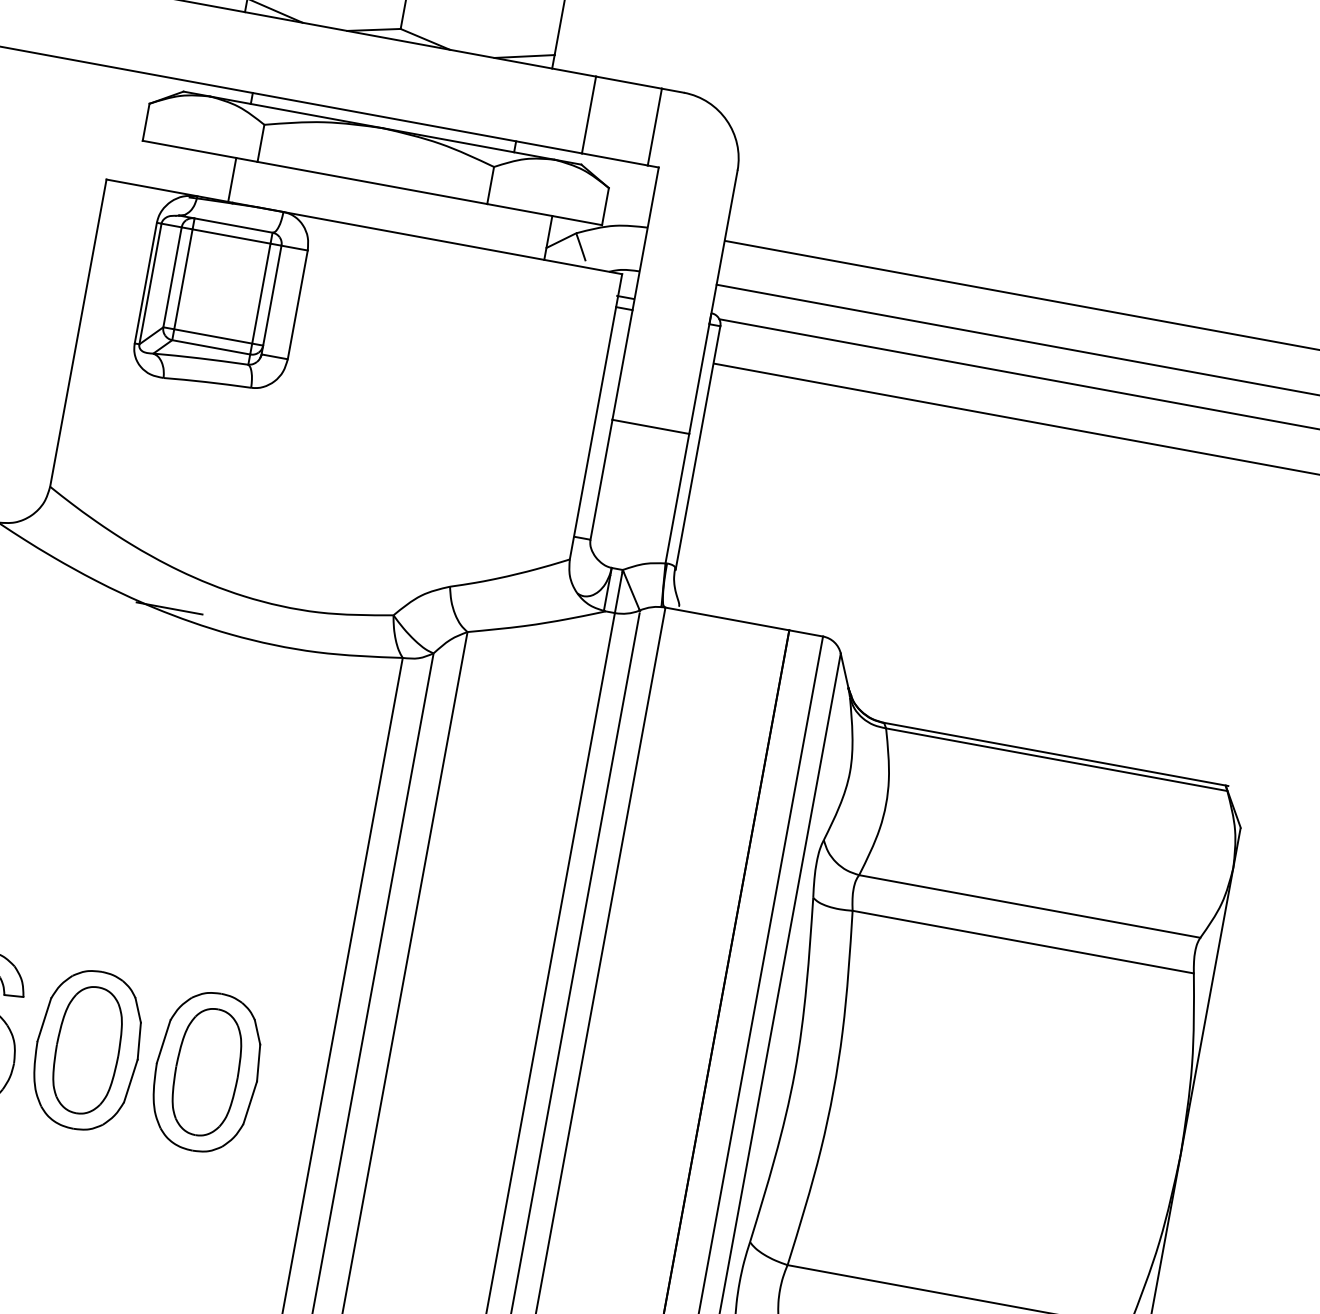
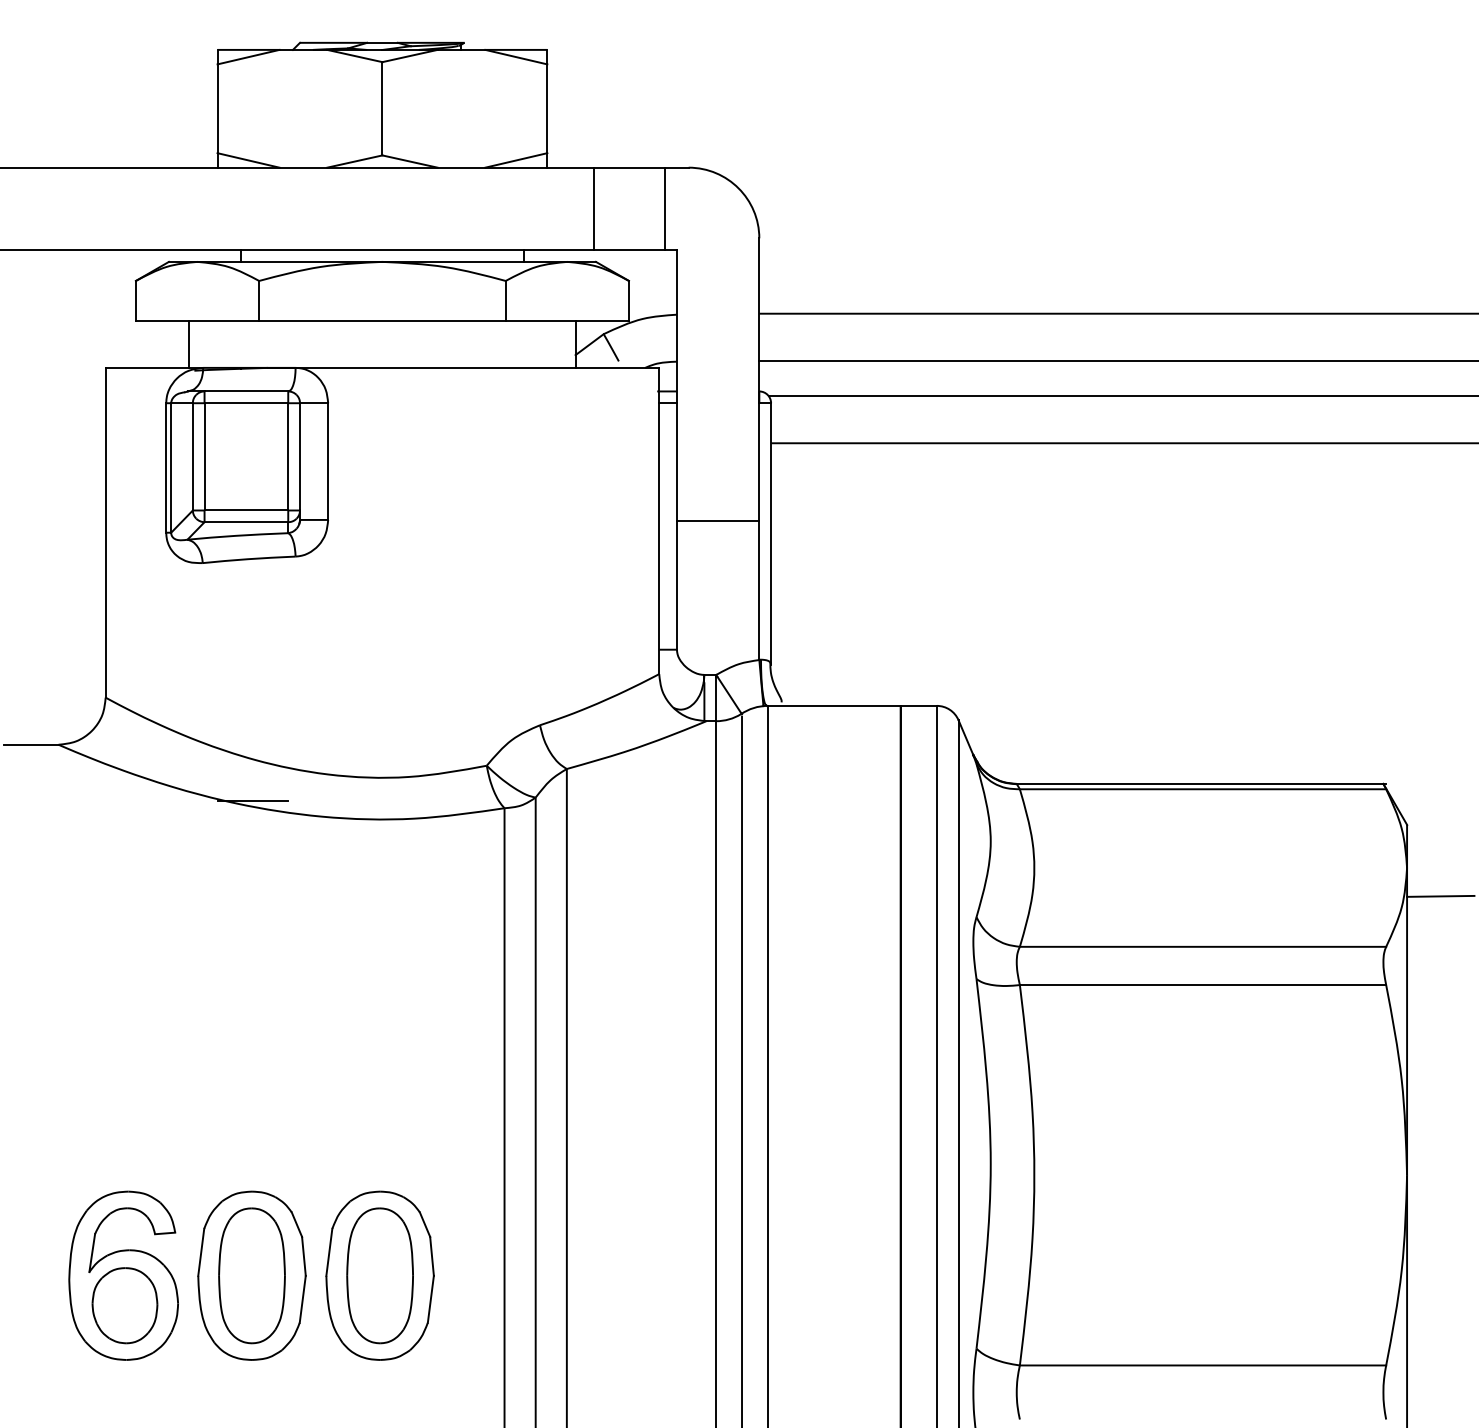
line: (232, 179) -> (189, 343), moved
line: (1259, 899) -> (1440, 895), added

